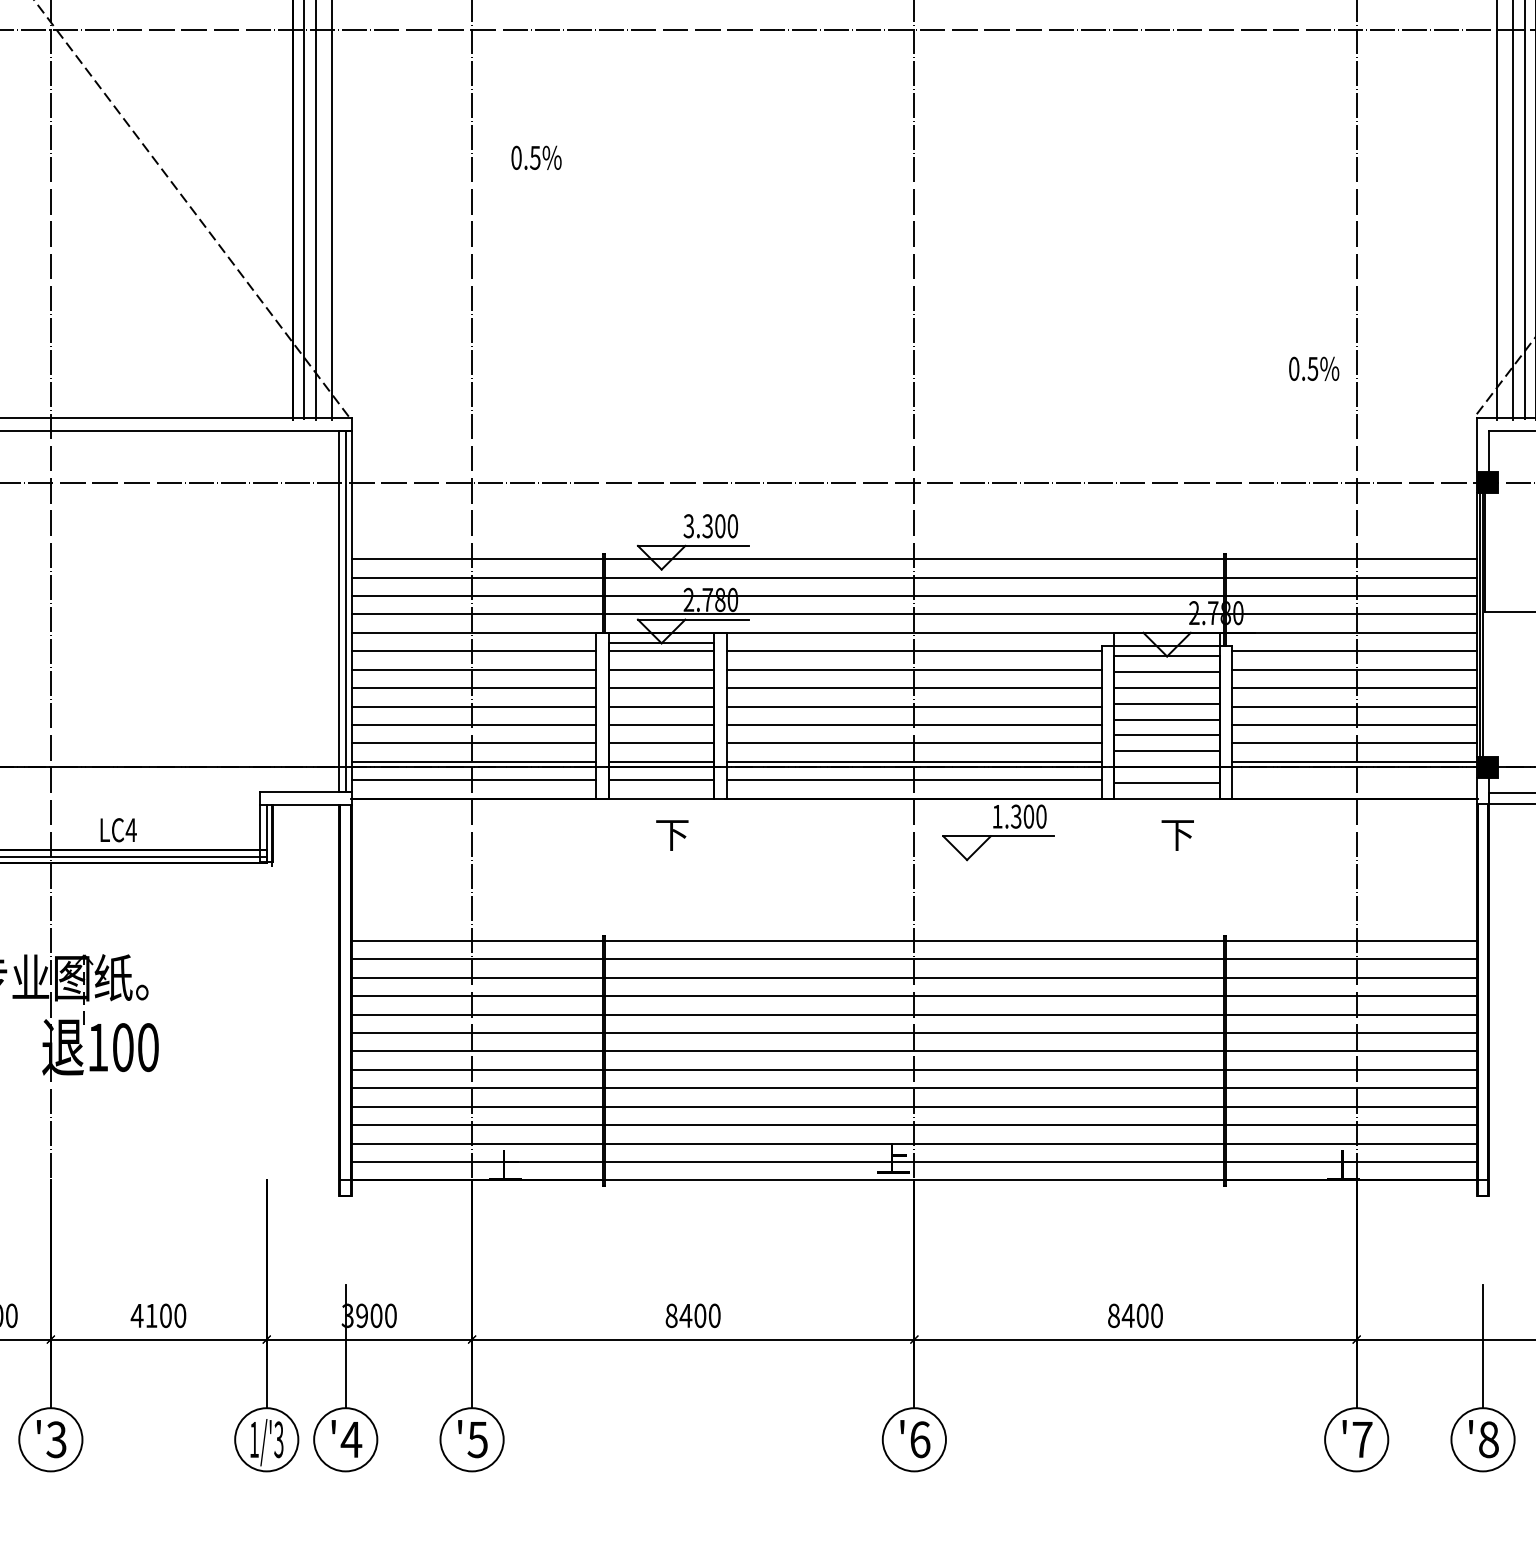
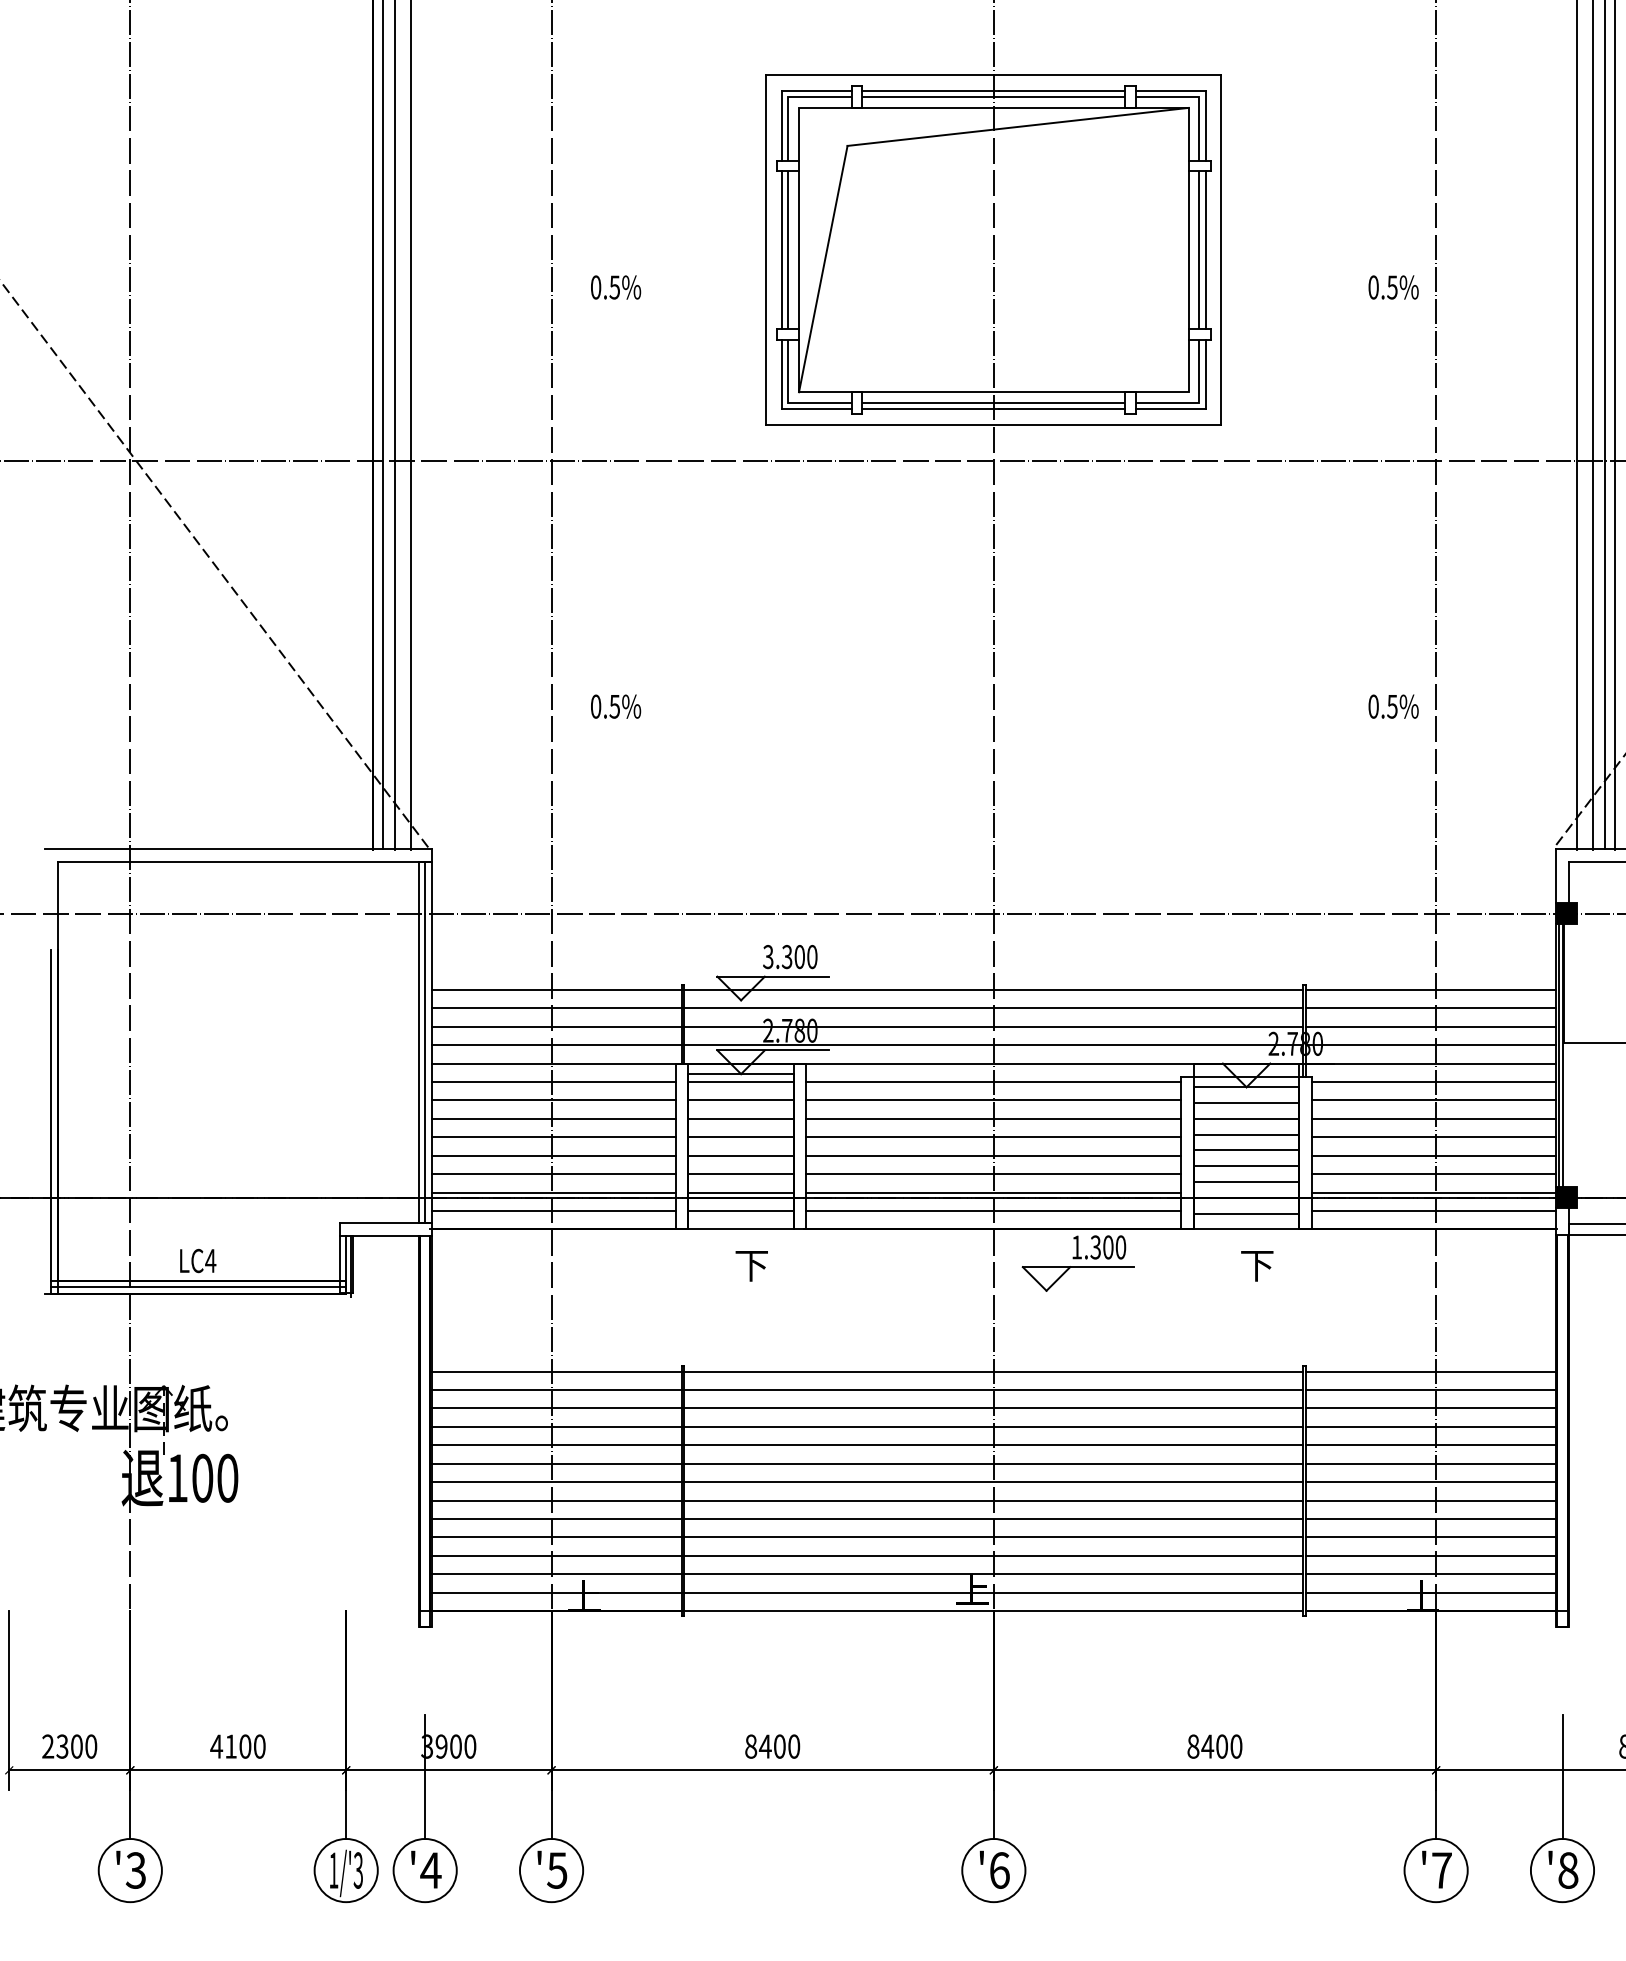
text: (537, 157) -> (616, 706), moved
text: (1314, 368) -> (1393, 706), moved
line: (1354, 780) -> (1433, 1211), added

